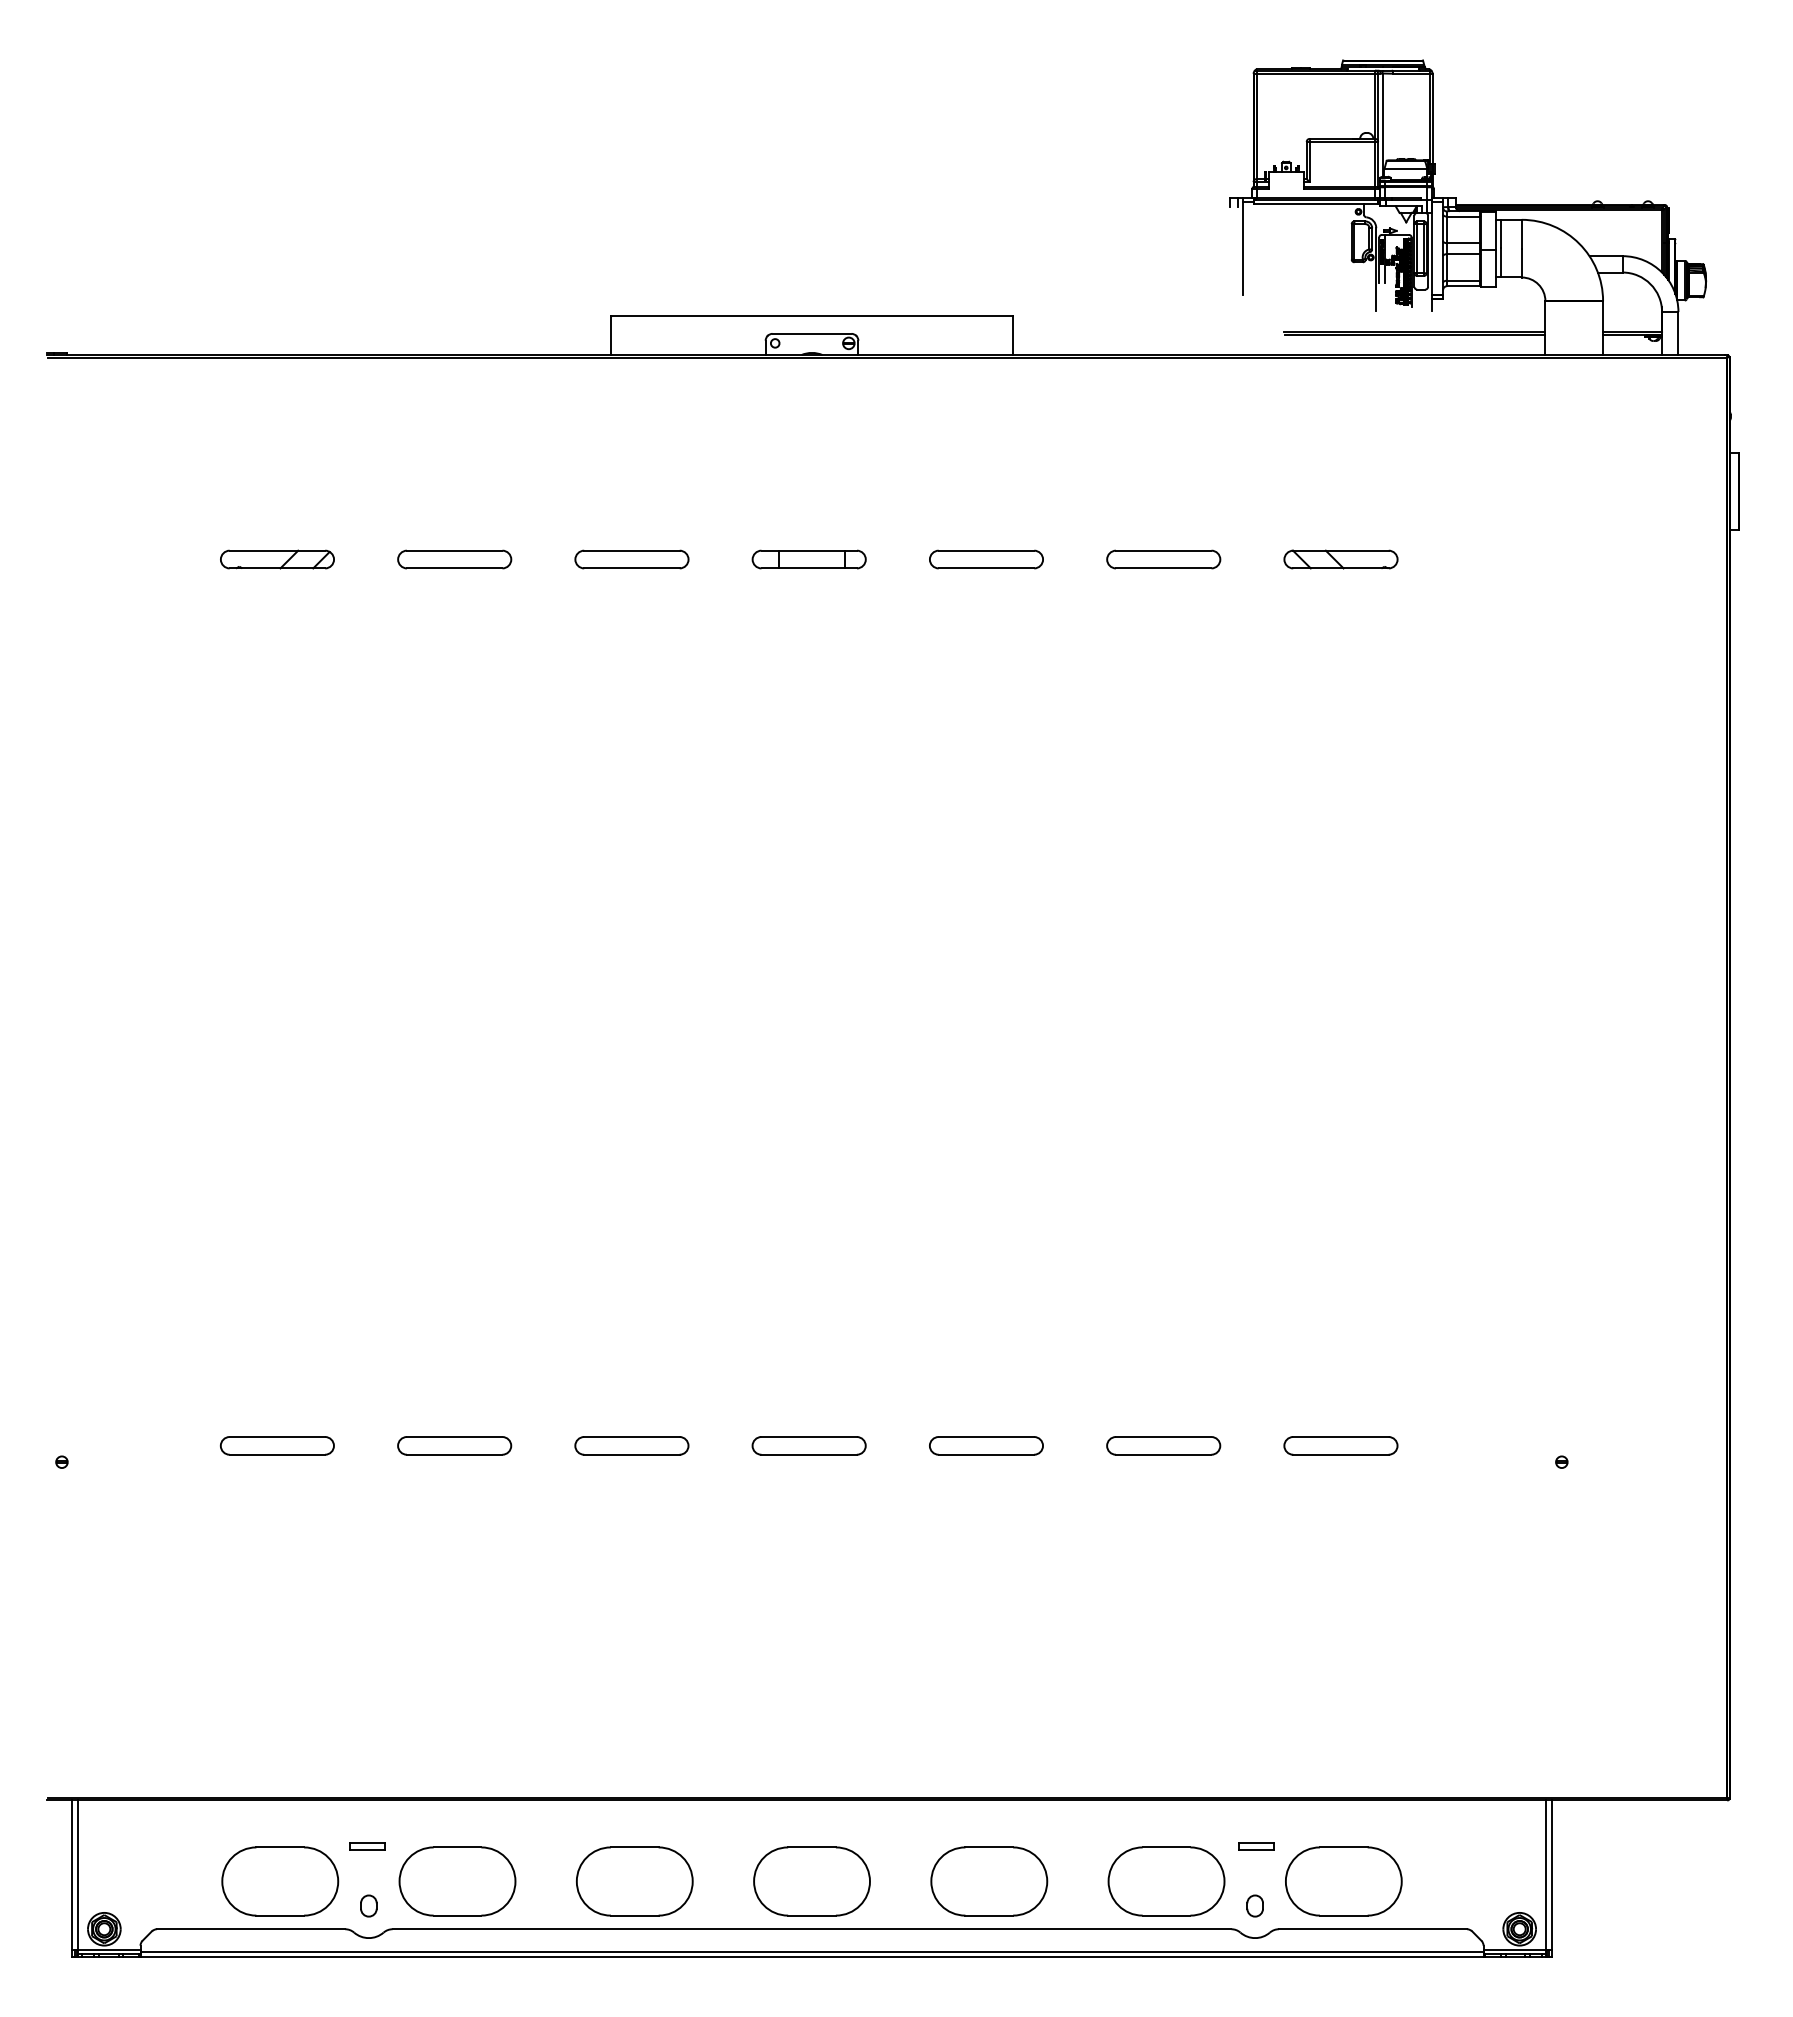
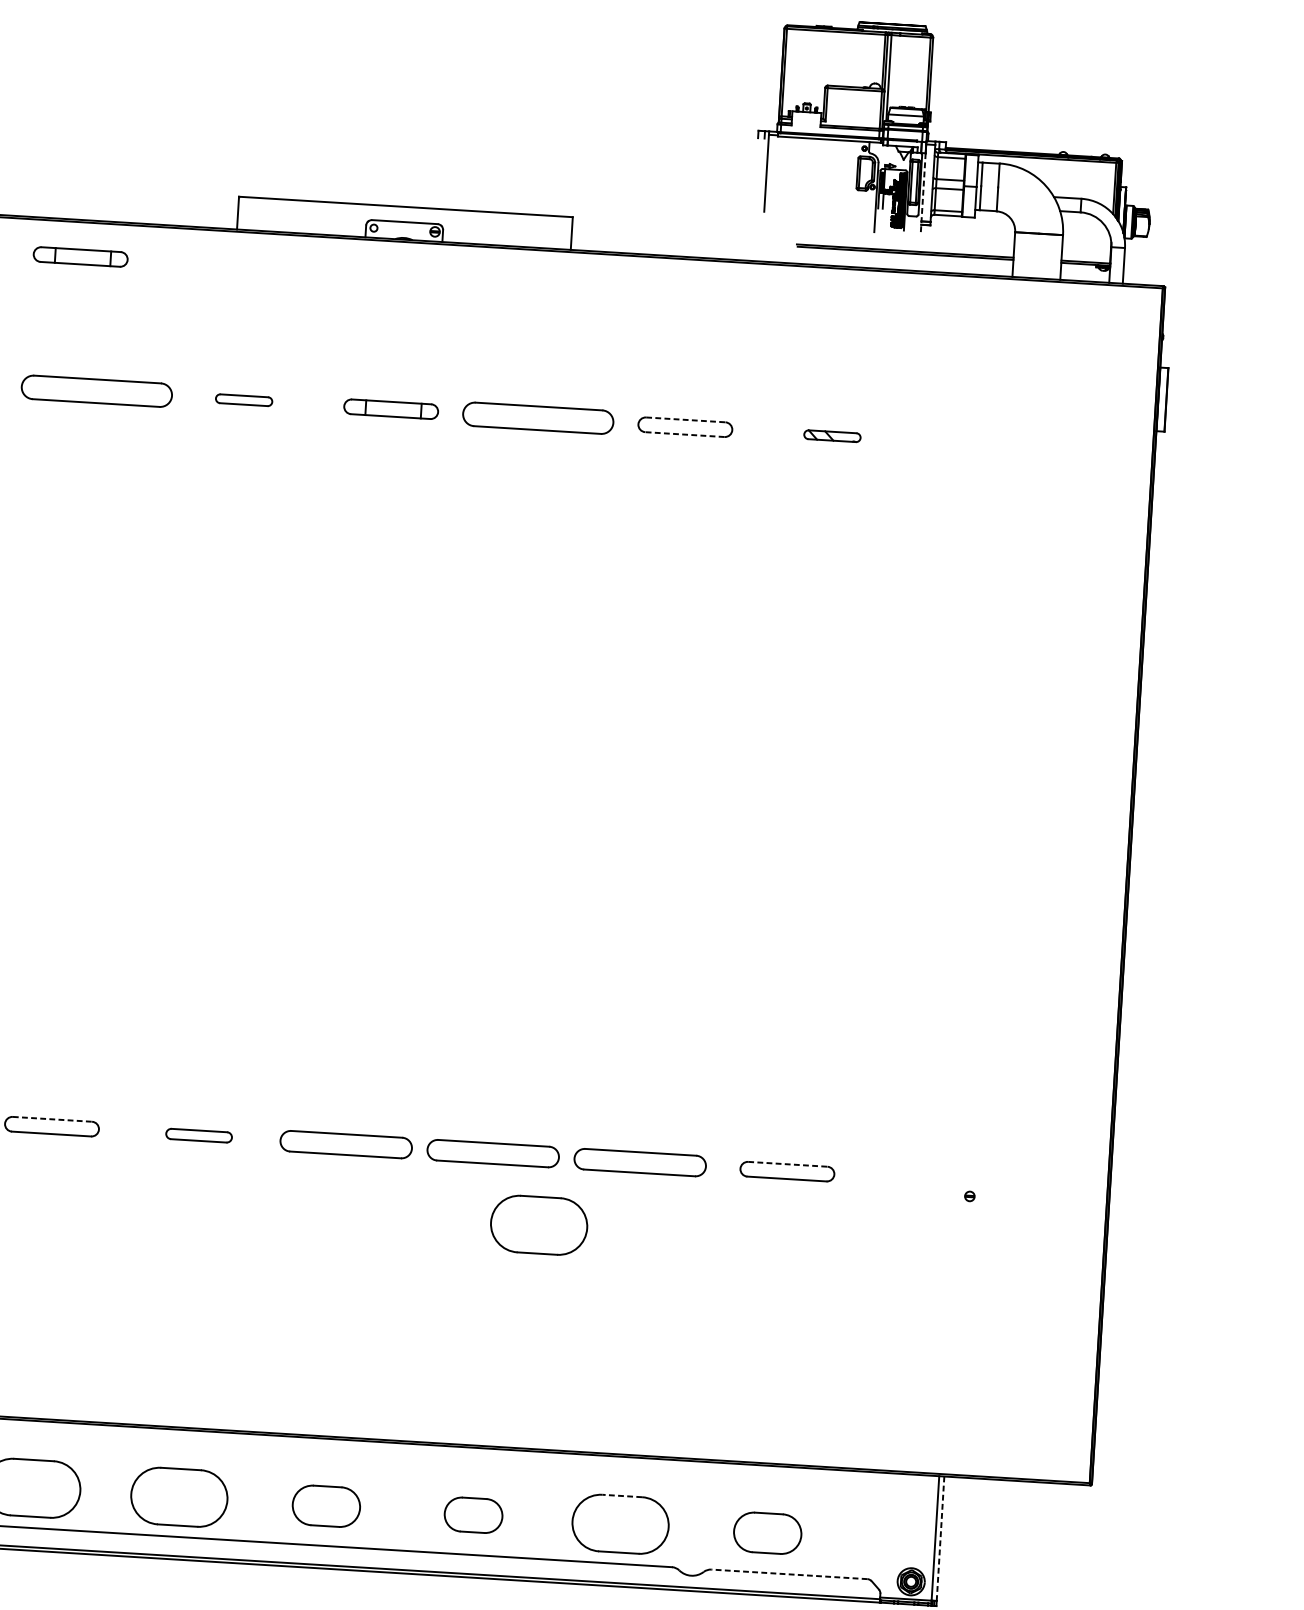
line: (1432, 262) -> (923, 194), solid -> dashed
part: (424, 399) -> (80, 256), added
line: (1163, 550) -> (685, 419), solid -> dashed
part: (454, 559) -> (96, 391), size x1.6
part: (631, 559) -> (243, 400), size x0.6
part: (986, 559) -> (538, 418), size x1.6
part: (1340, 559) -> (832, 436), size x0.6
line: (1163, 568) -> (684, 434), solid -> dashed
line: (454, 1437) -> (52, 1119), solid -> dashed
line: (1340, 1437) -> (787, 1164), solid -> dashed
part: (631, 1445) -> (198, 1135), size x0.7
part: (808, 1445) -> (345, 1144), size x1.4
part: (986, 1445) -> (493, 1153), size x1.4
part: (1163, 1445) -> (640, 1162), size x1.4
part: (1046, 1528) -> (538, 1225), added
part: (1256, 1846) -> (697, 1499), removed
line: (1166, 1847) -> (622, 1496), solid -> dashed
line: (1551, 1875) -> (940, 1538), solid -> dashed
part: (811, 1881) -> (326, 1506), size x0.7
part: (989, 1881) -> (473, 1515), size x0.6
part: (1343, 1881) -> (767, 1533), size x0.7
part: (1254, 1905) -> (692, 1548), removed
line: (1372, 1929) -> (789, 1574), solid -> dashed

